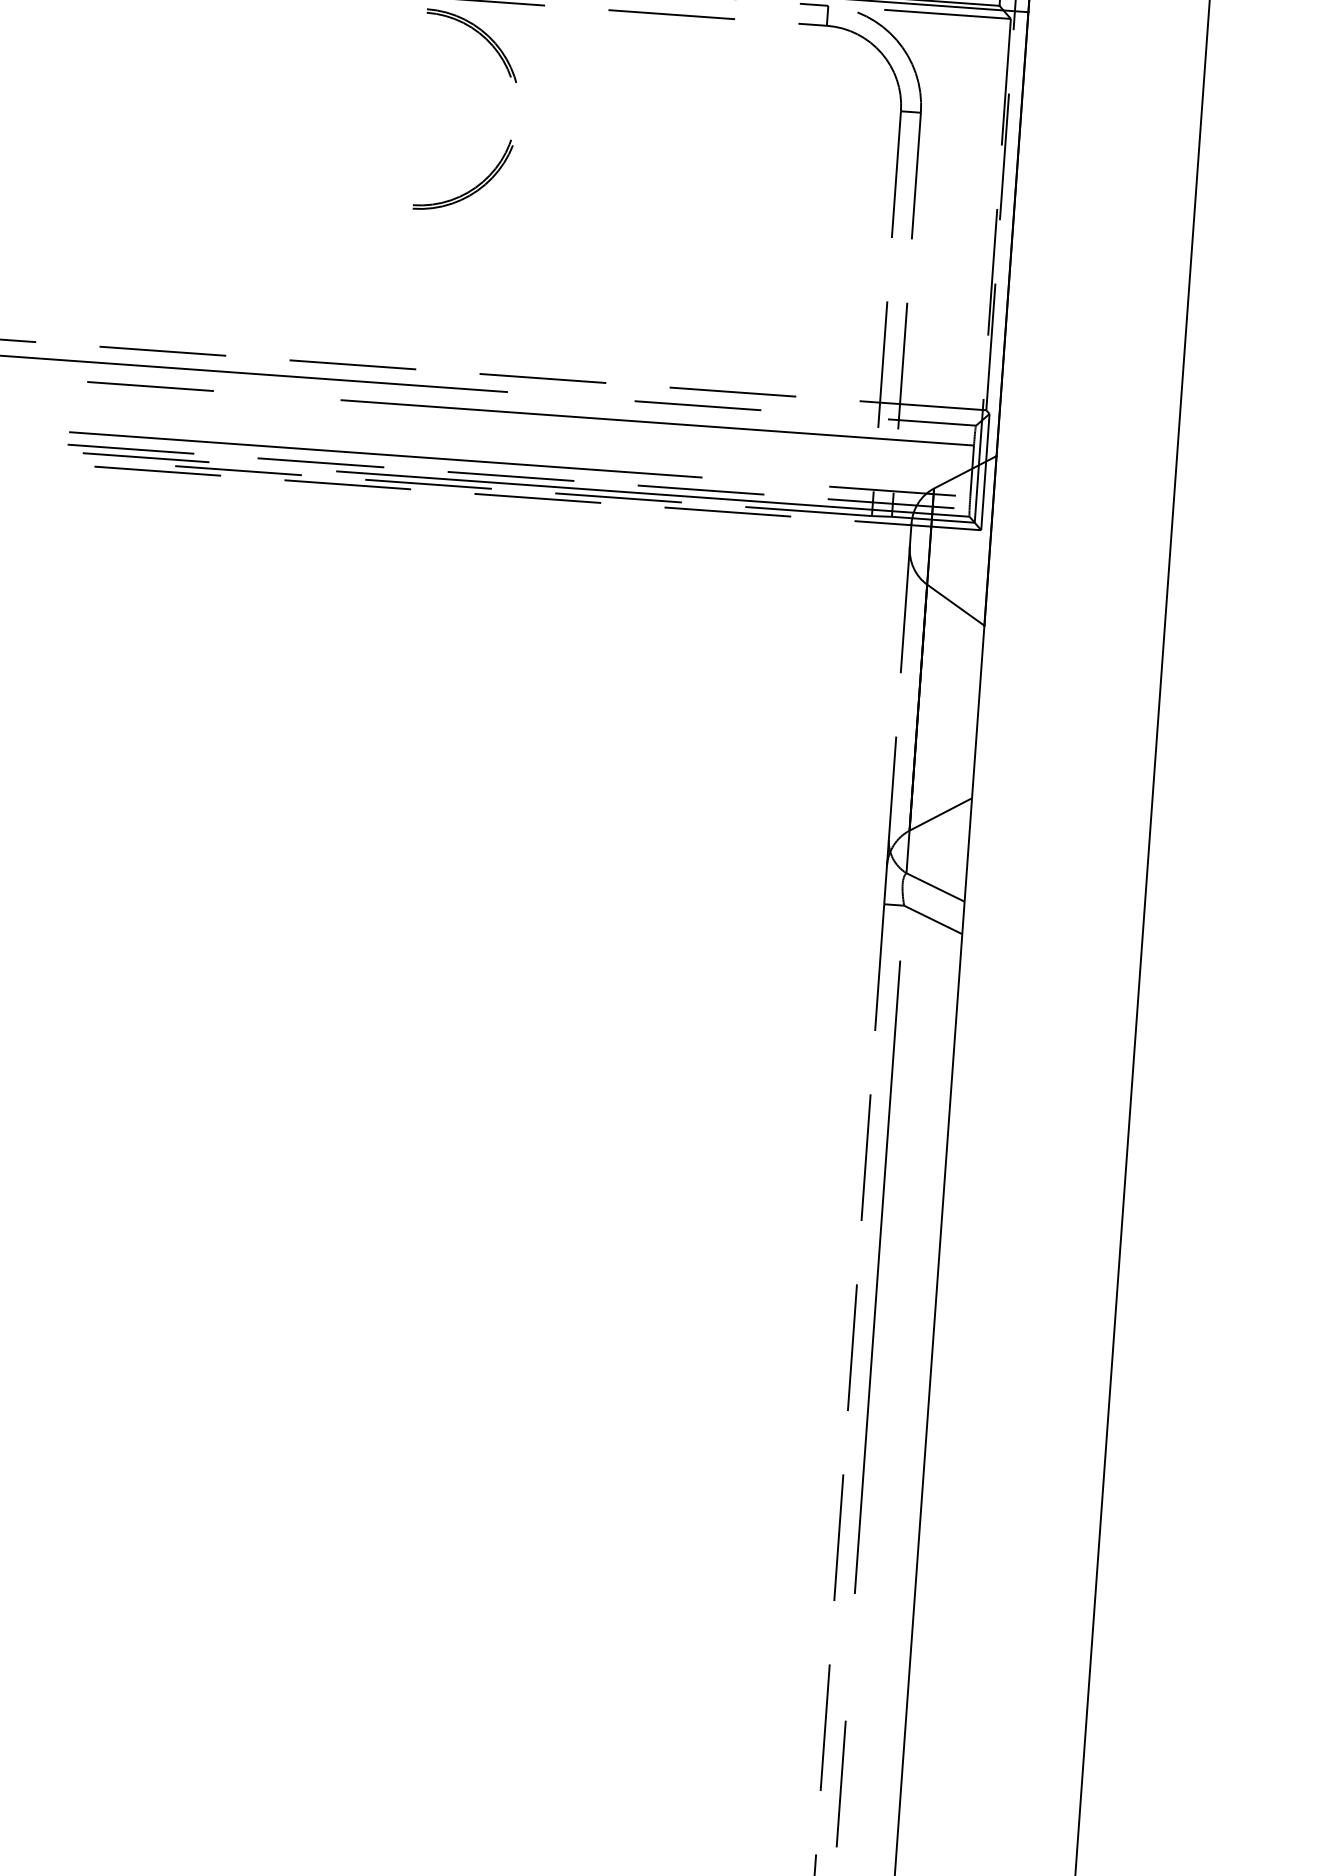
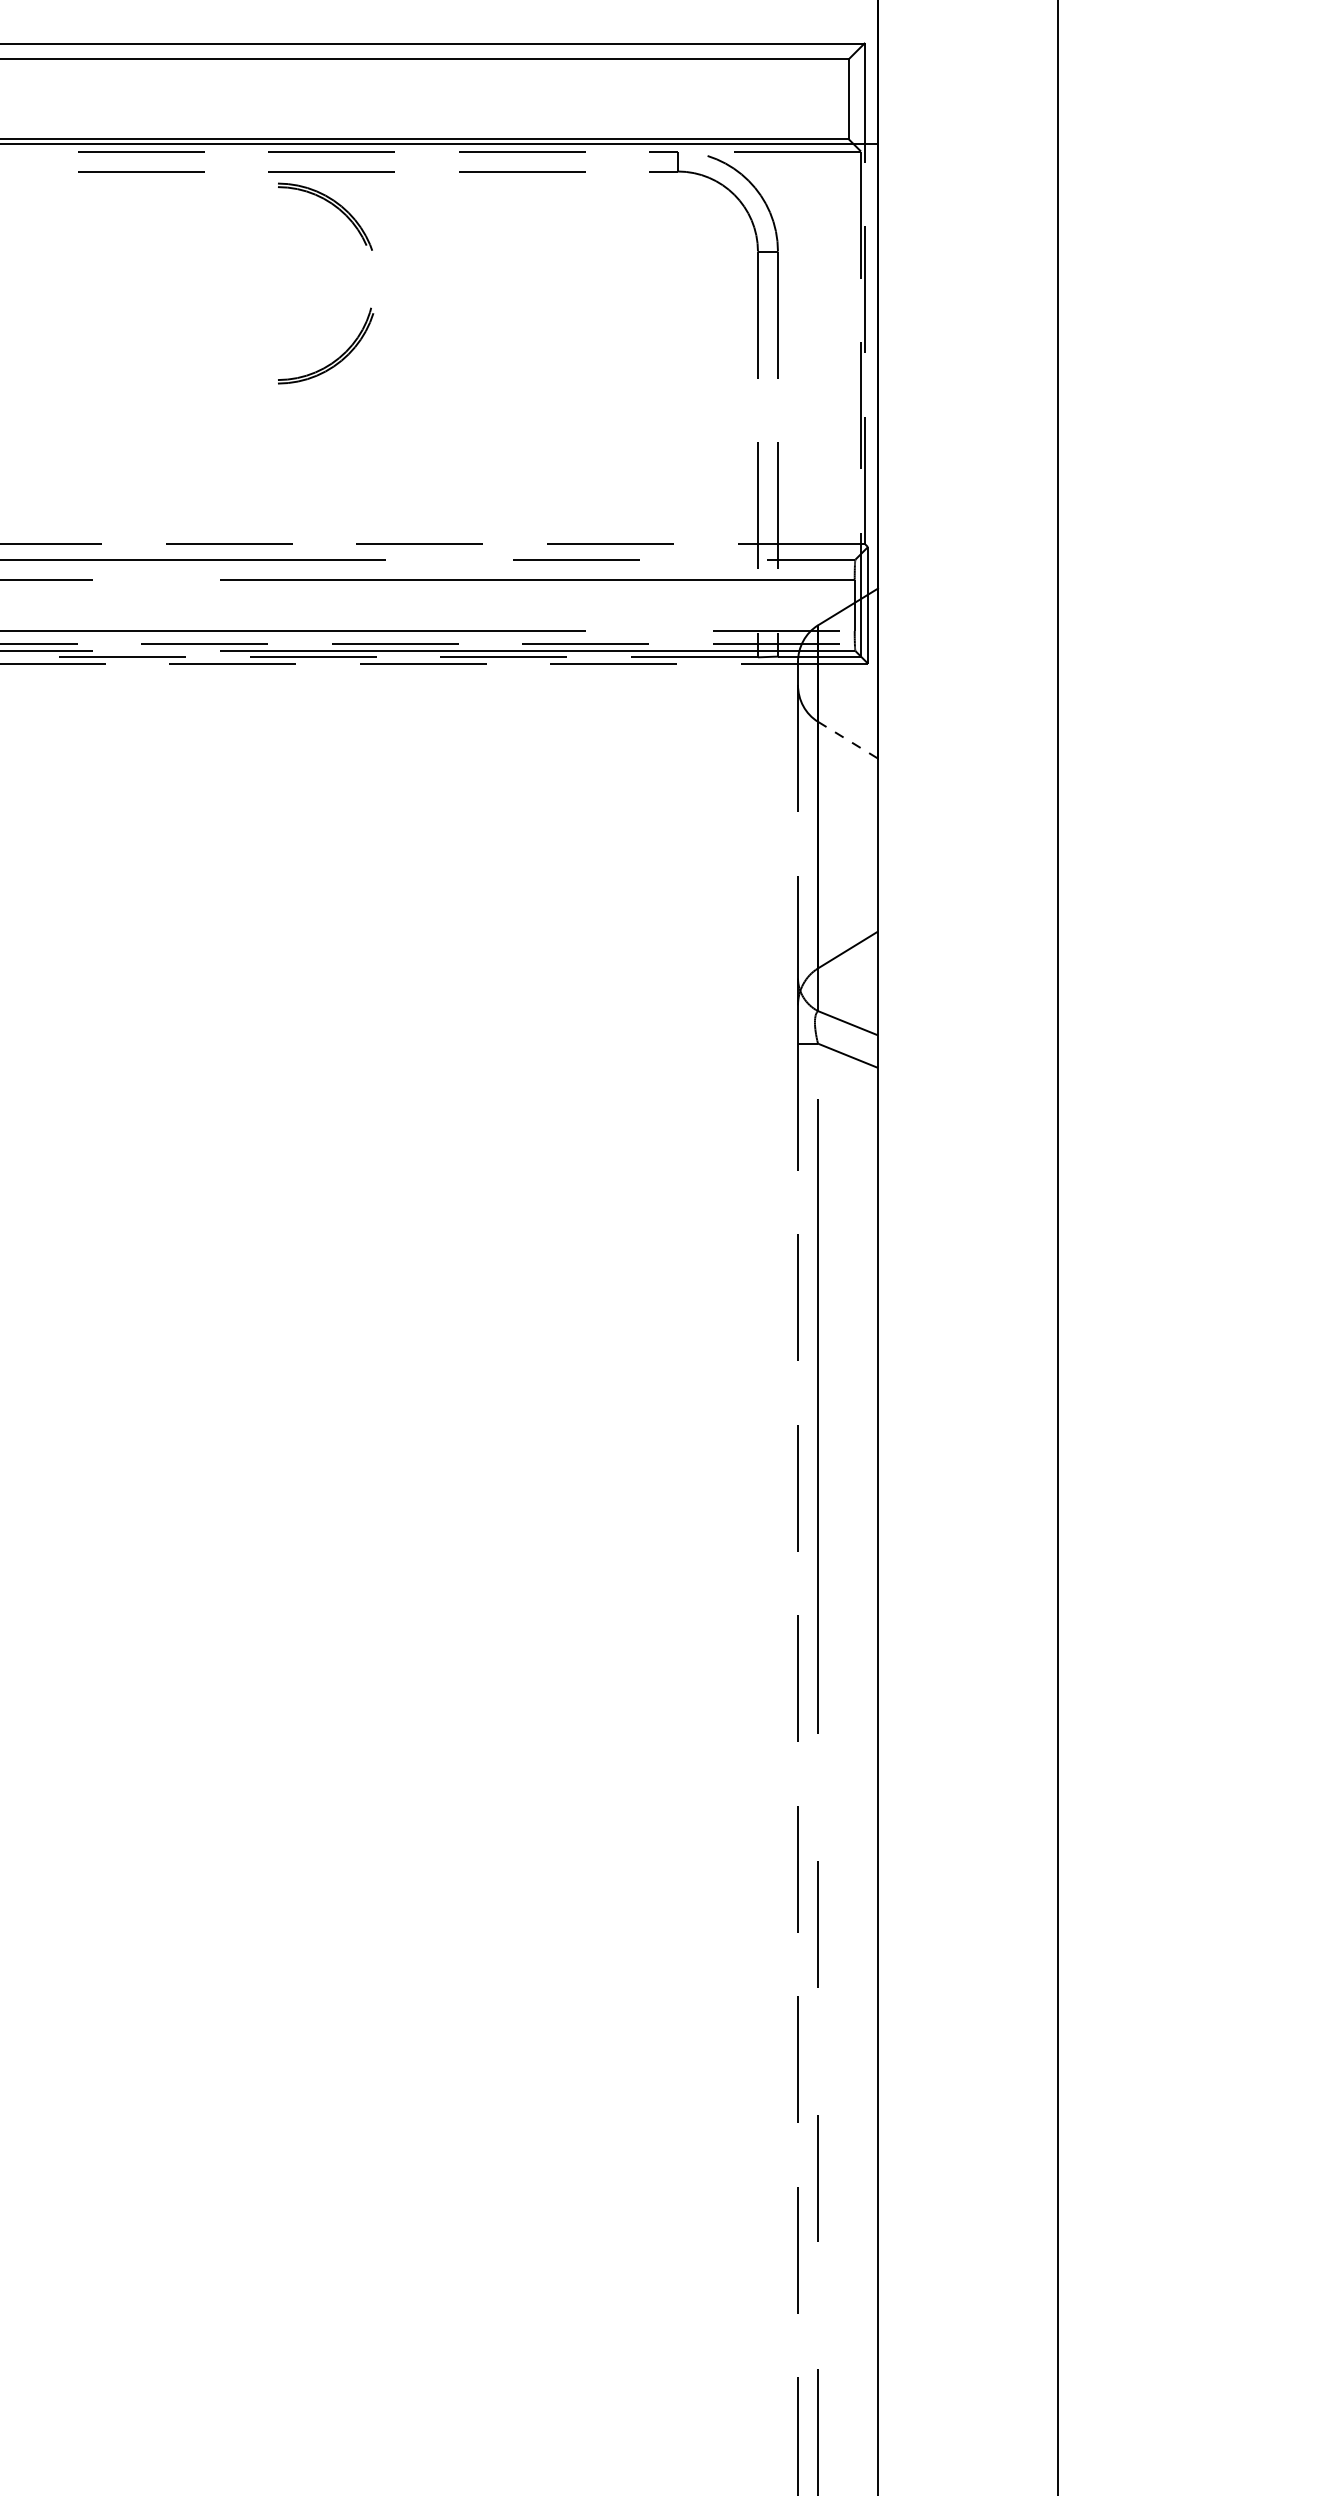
line: (956, 605) -> (848, 740), solid -> dashed

